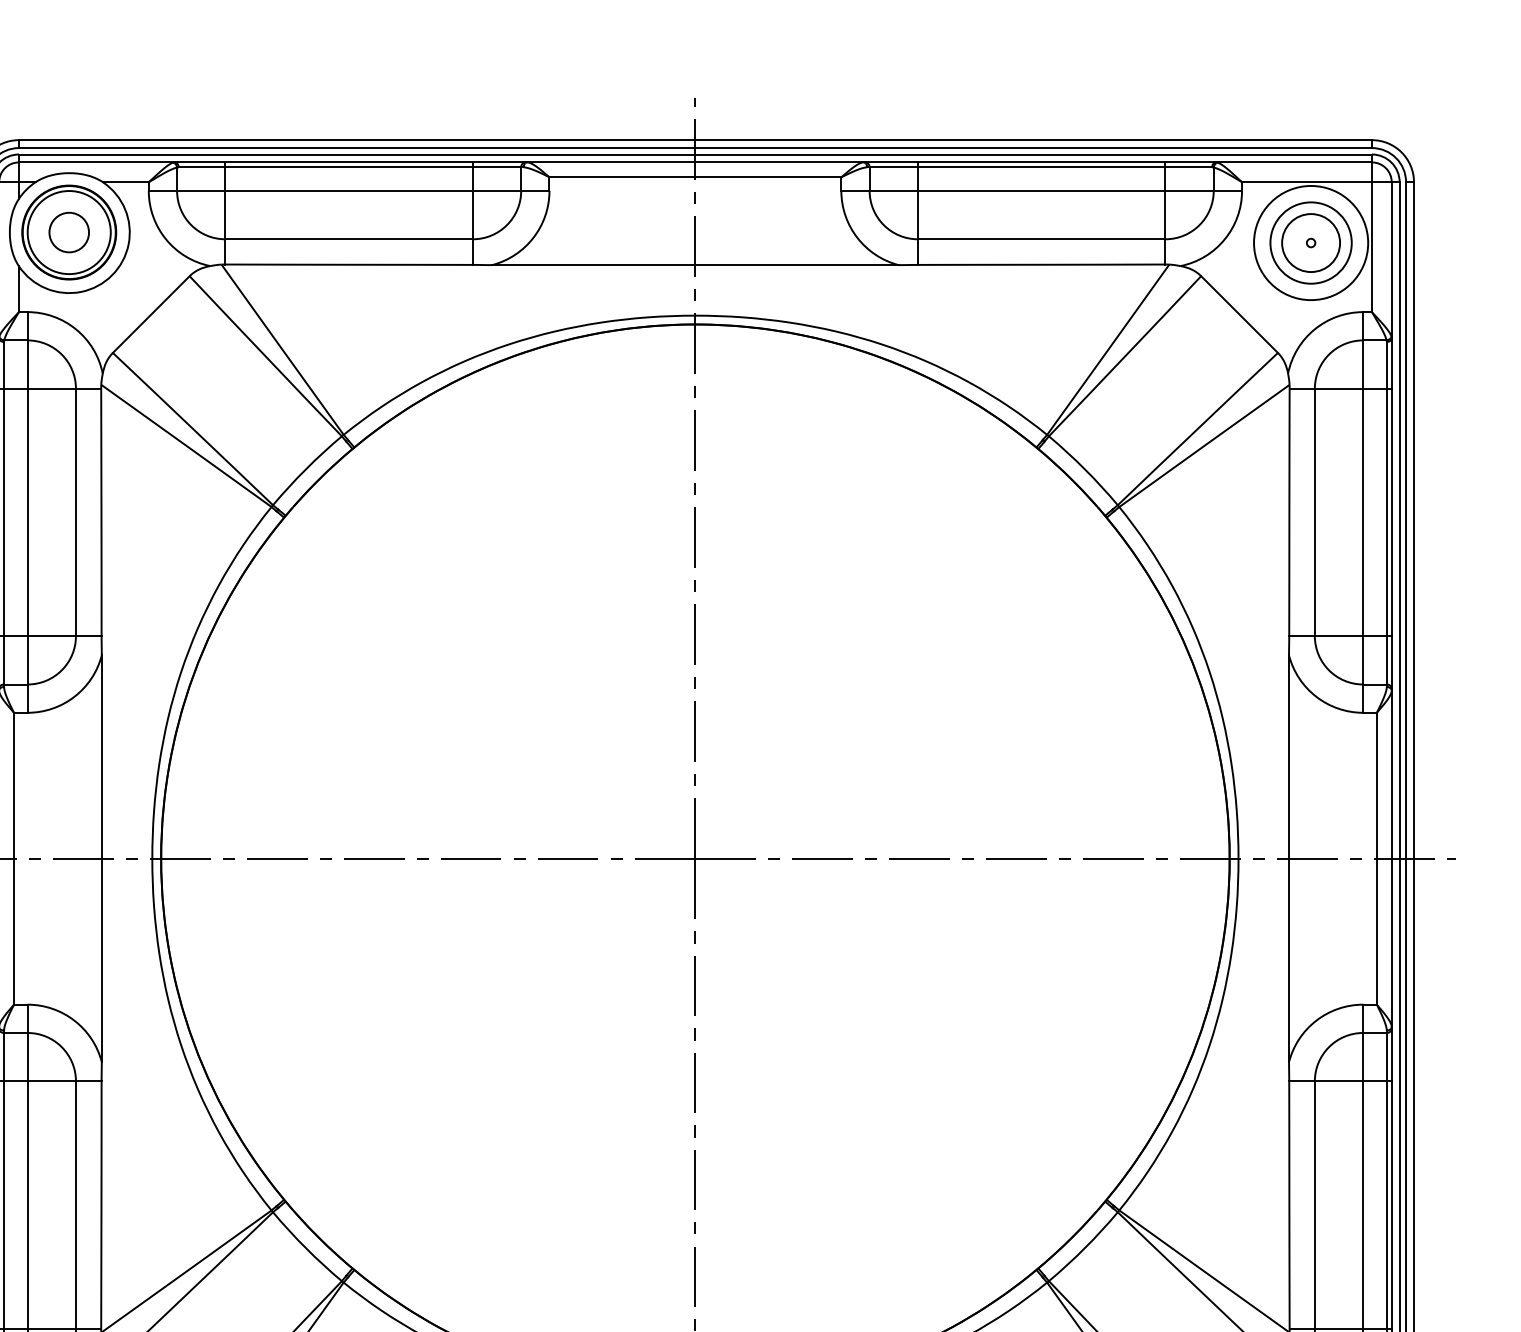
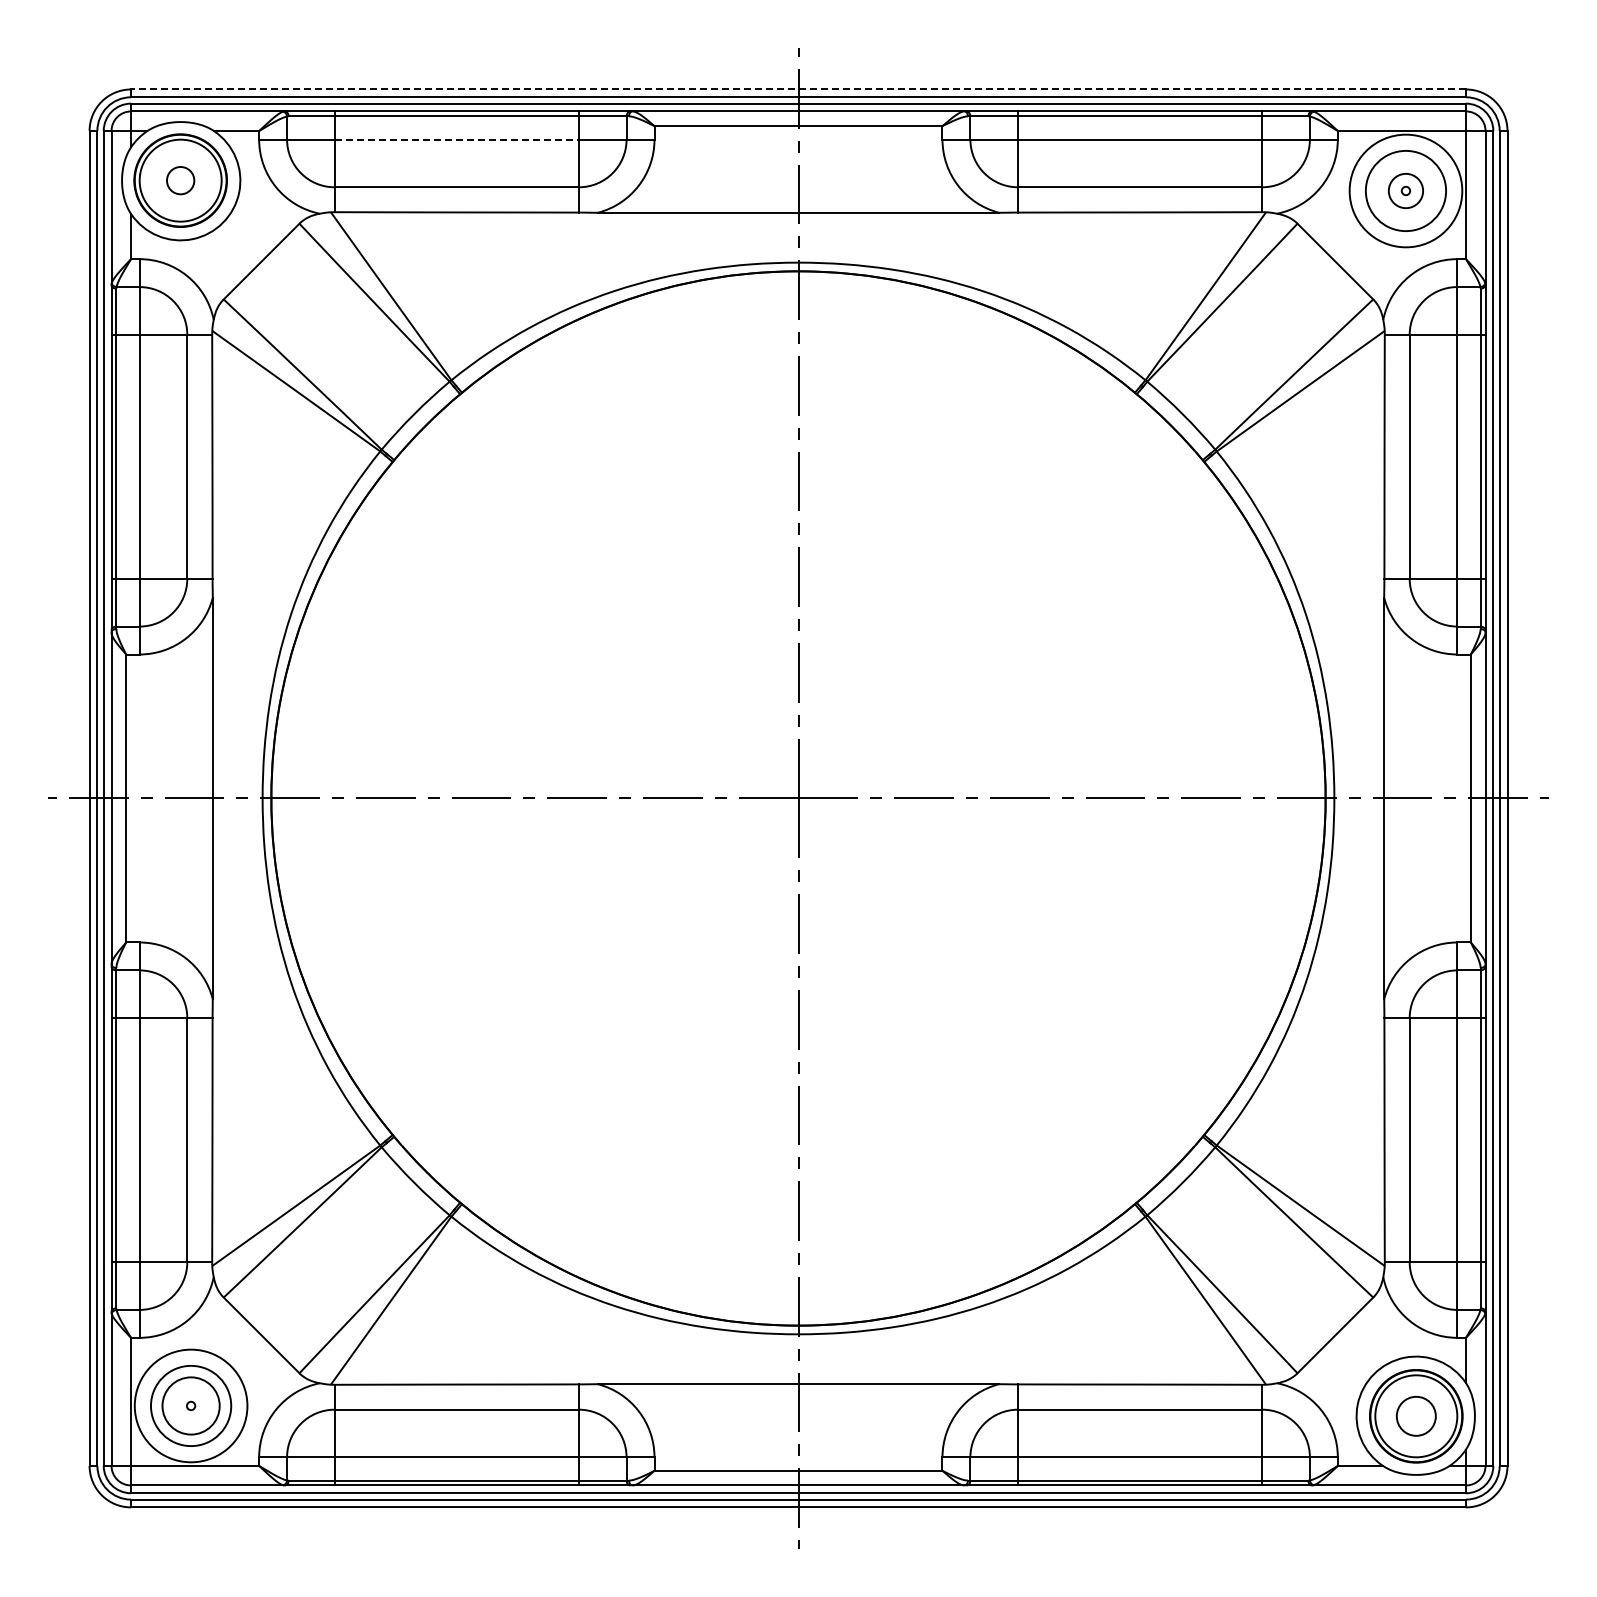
line: (695, 140) -> (798, 89), solid -> dashed
line: (349, 190) -> (457, 139), solid -> dashed
circle: (69, 232) -> (180, 180), size x0.7
circle: (1310, 242) -> (1405, 190), size x0.6

